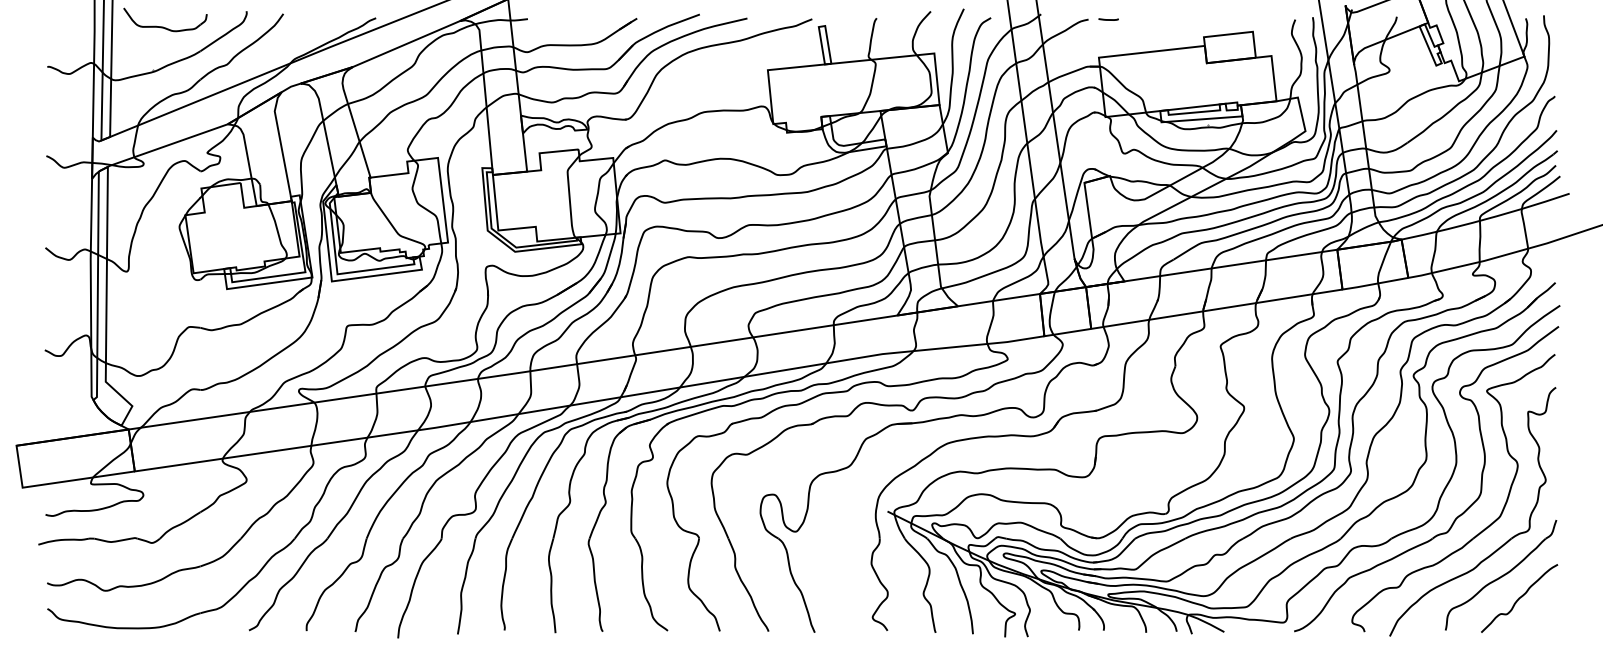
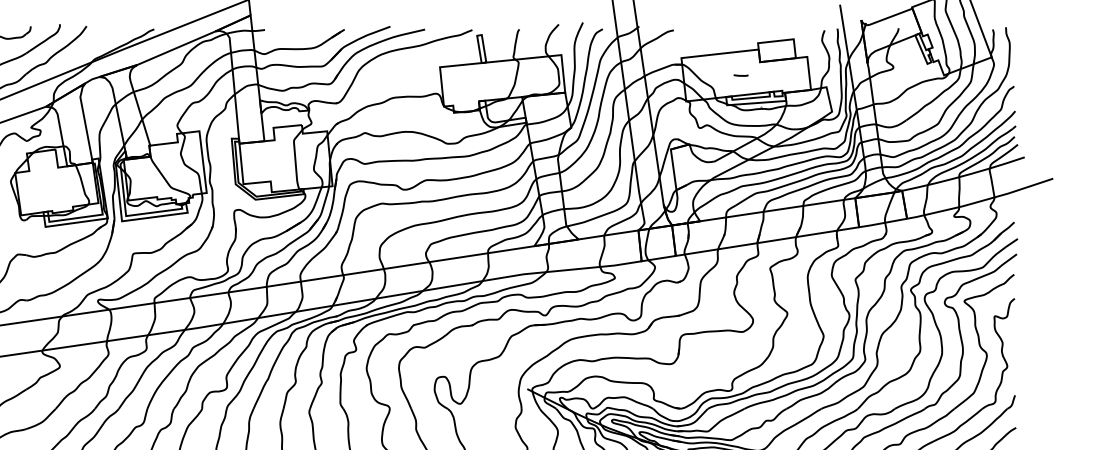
line: (1108, 19) -> (740, 75), moved

